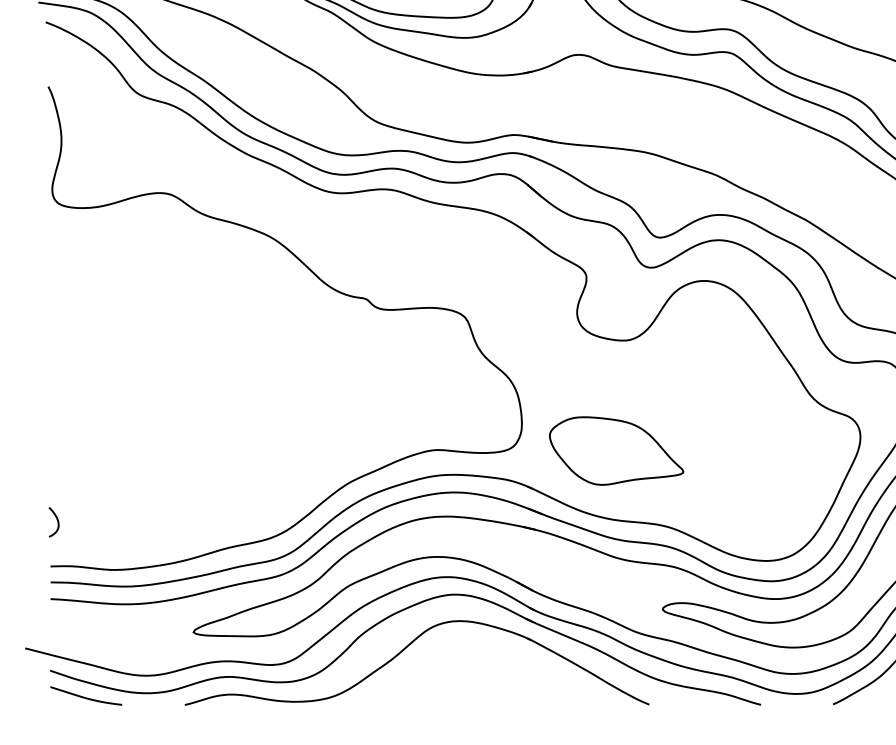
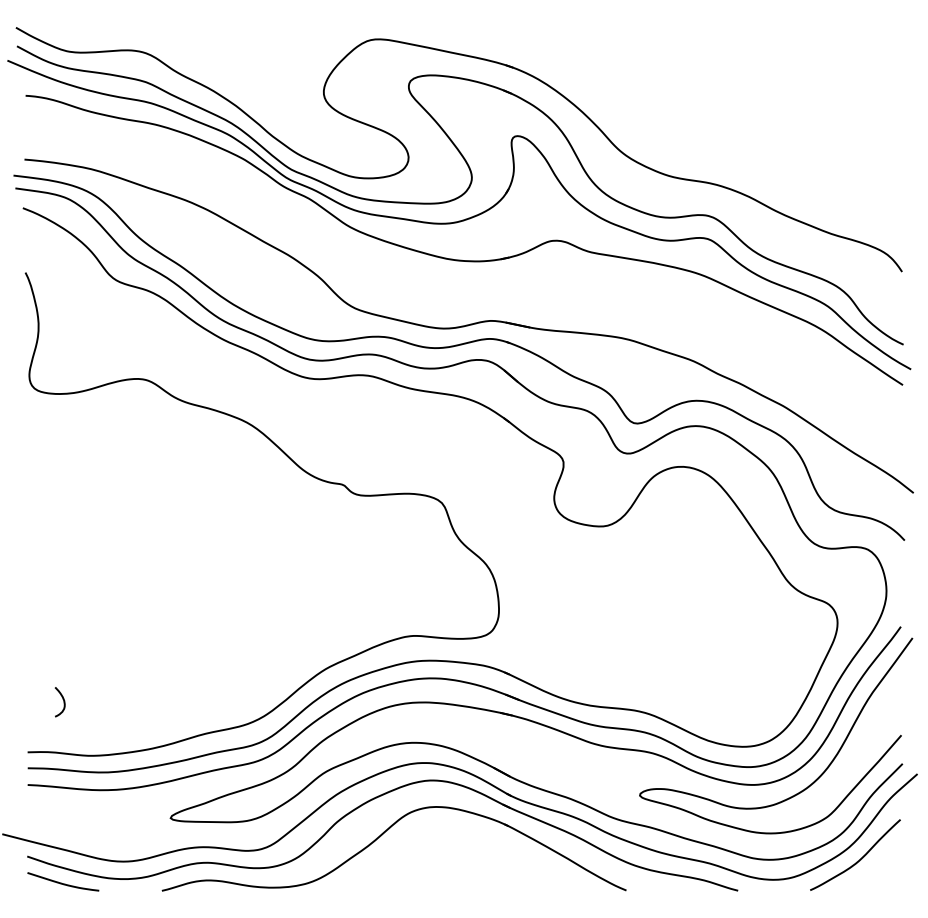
part: (616, 450) -> (593, 636), removed
curve: (57, 522) -> (63, 702), moved

